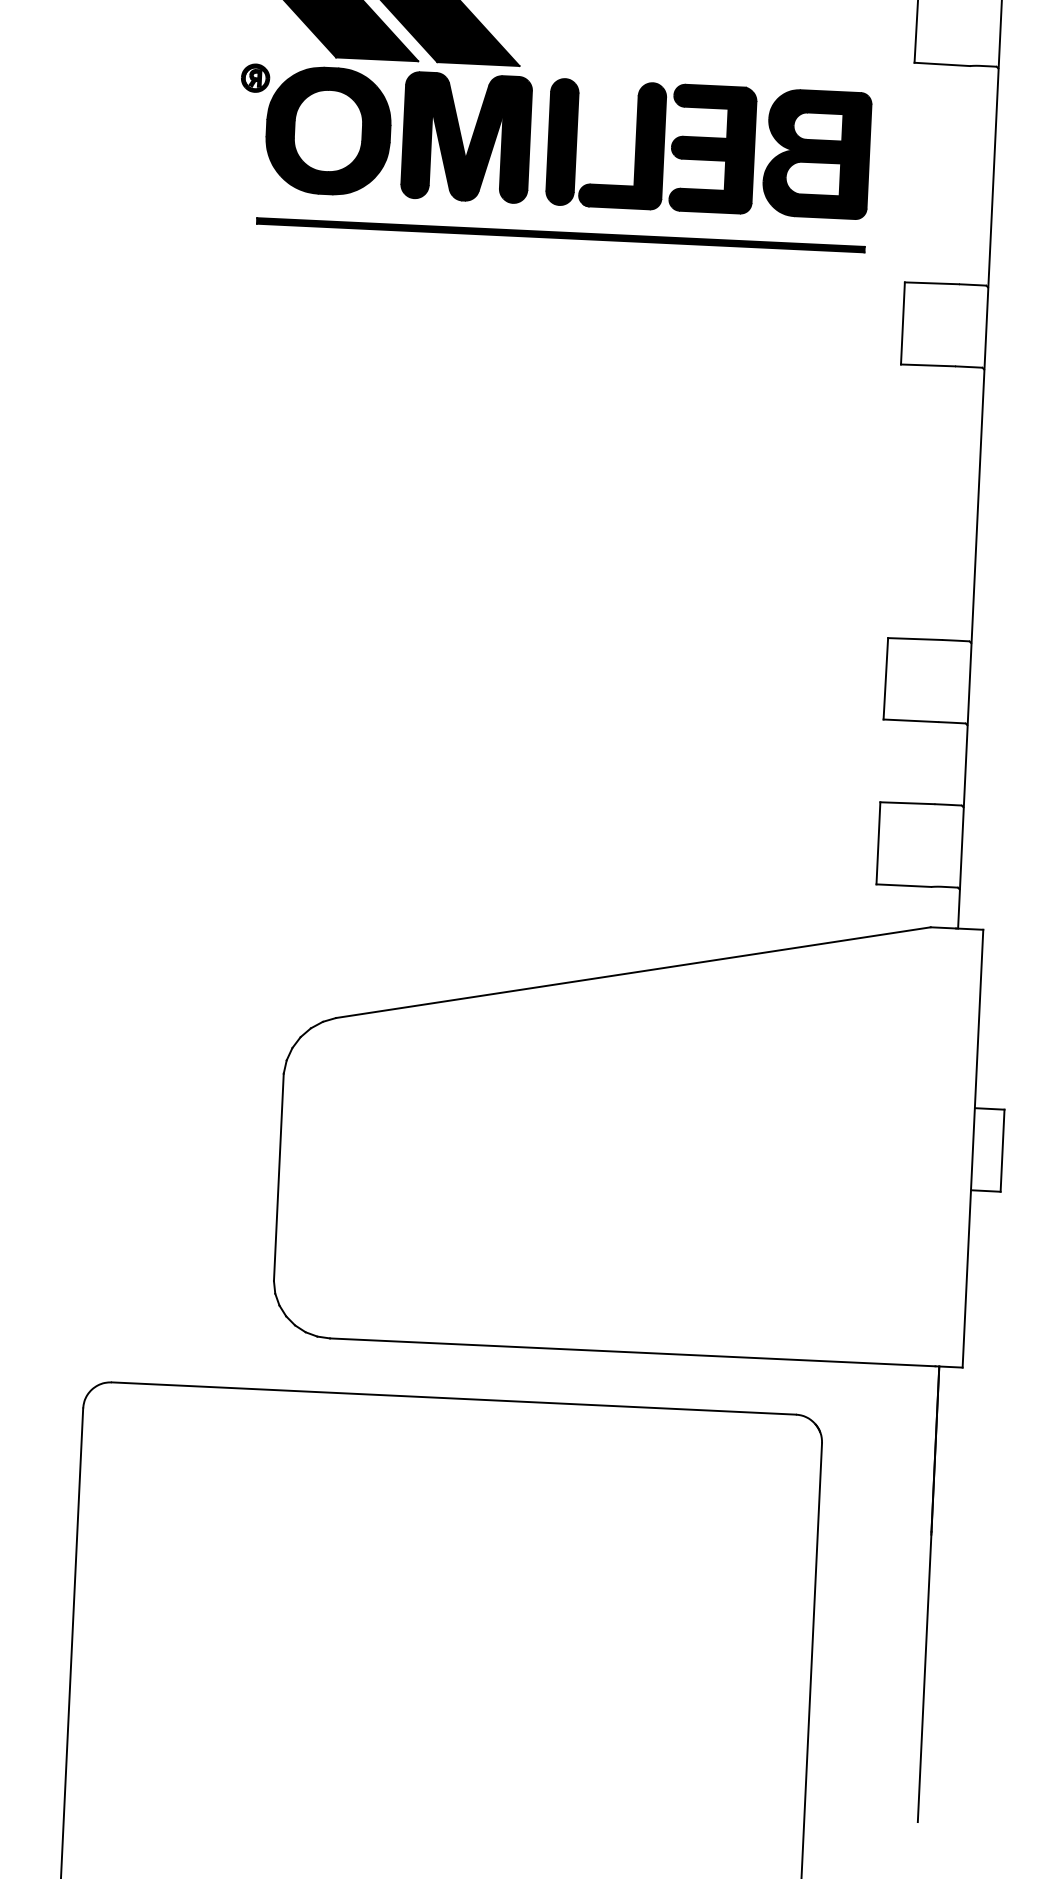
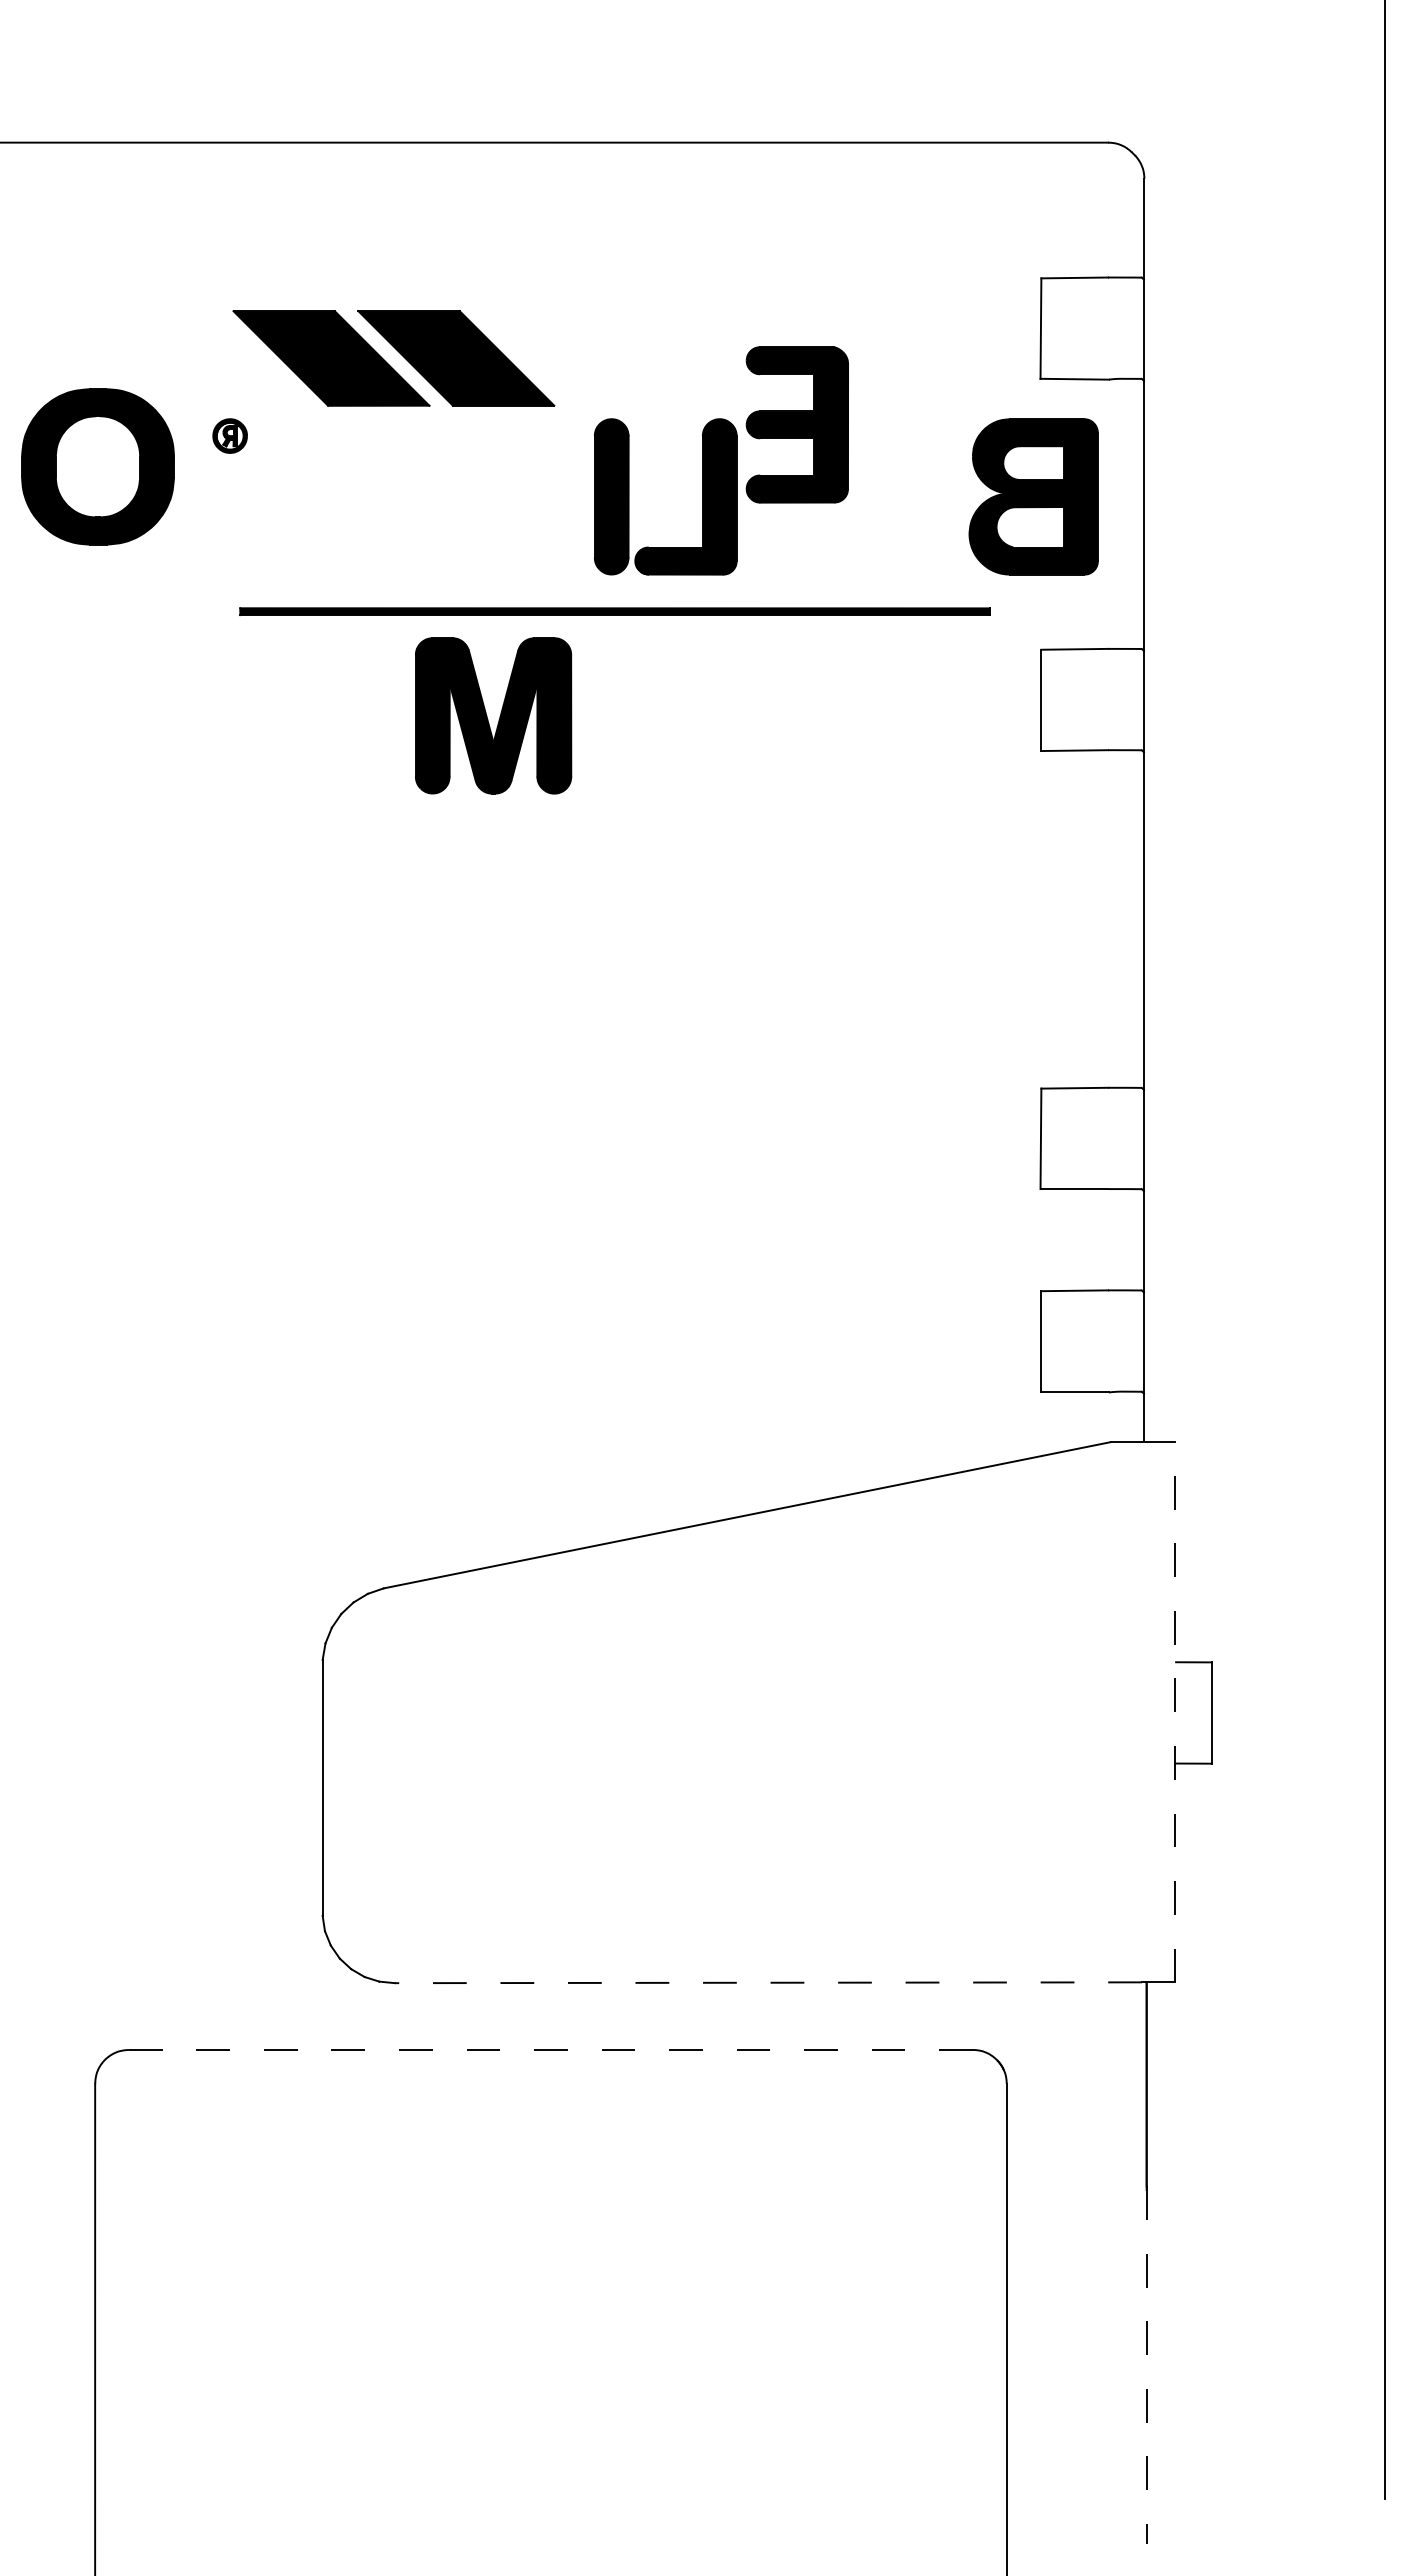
part: (328, 130) -> (97, 466), moved
part: (466, 137) -> (493, 715), moved
part: (712, 148) -> (796, 424), moved
part: (816, 153) -> (1033, 496), moved
line: (973, 1148) -> (1175, 1711), solid -> dashed
line: (631, 1352) -> (767, 1982), solid -> dashed
line: (453, 1398) -> (550, 2049), solid -> dashed
line: (924, 1677) -> (1146, 2365), solid -> dashed

